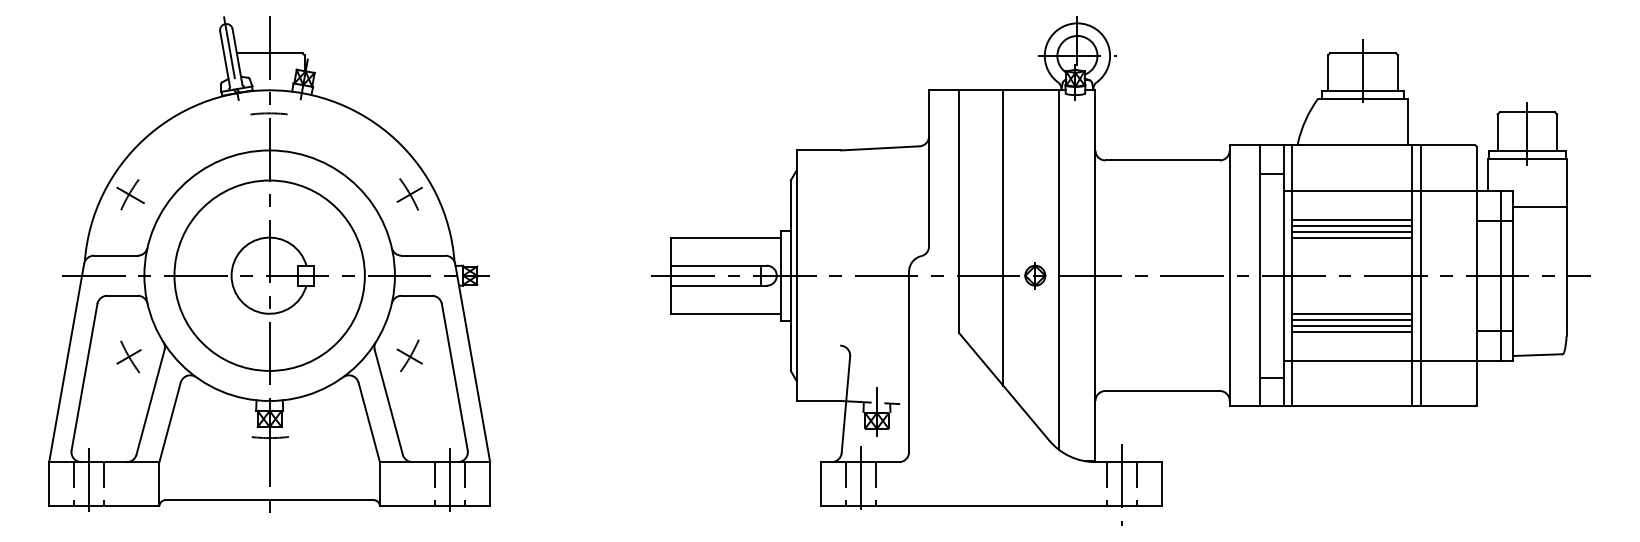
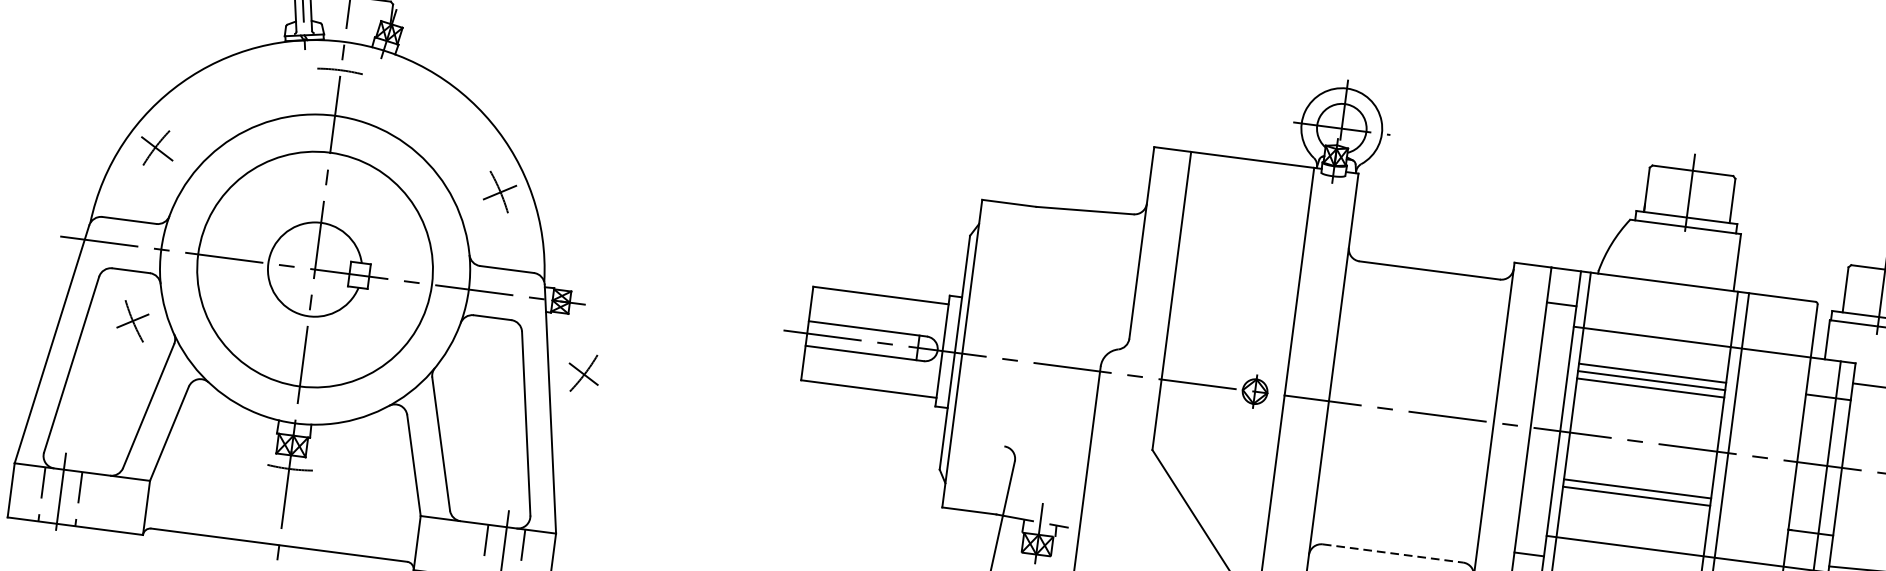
line: (1003, 237) -> (1222, 339), removed
line: (1351, 237) -> (1649, 395), removed
line: (1351, 325) -> (1635, 503), removed
line: (1351, 331) -> (1634, 510), removed
part: (409, 355) -> (583, 372), moved
part: (128, 356) -> (132, 320), moved
line: (1163, 390) -> (1394, 553), solid -> dashed

